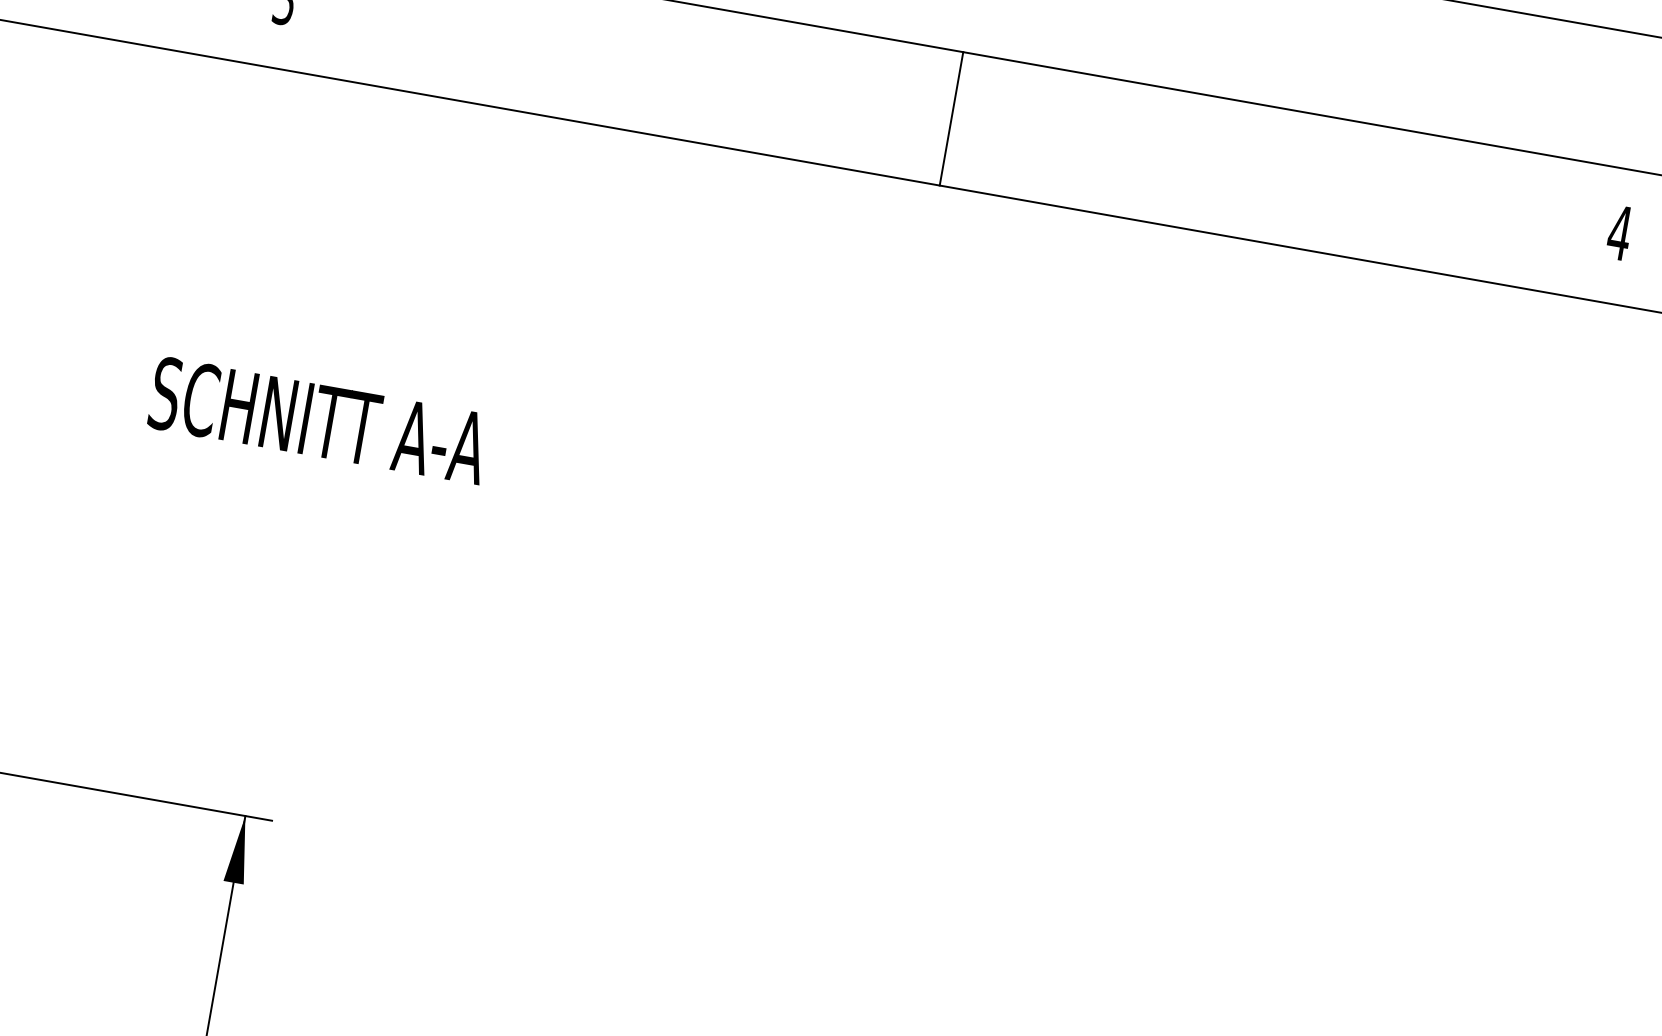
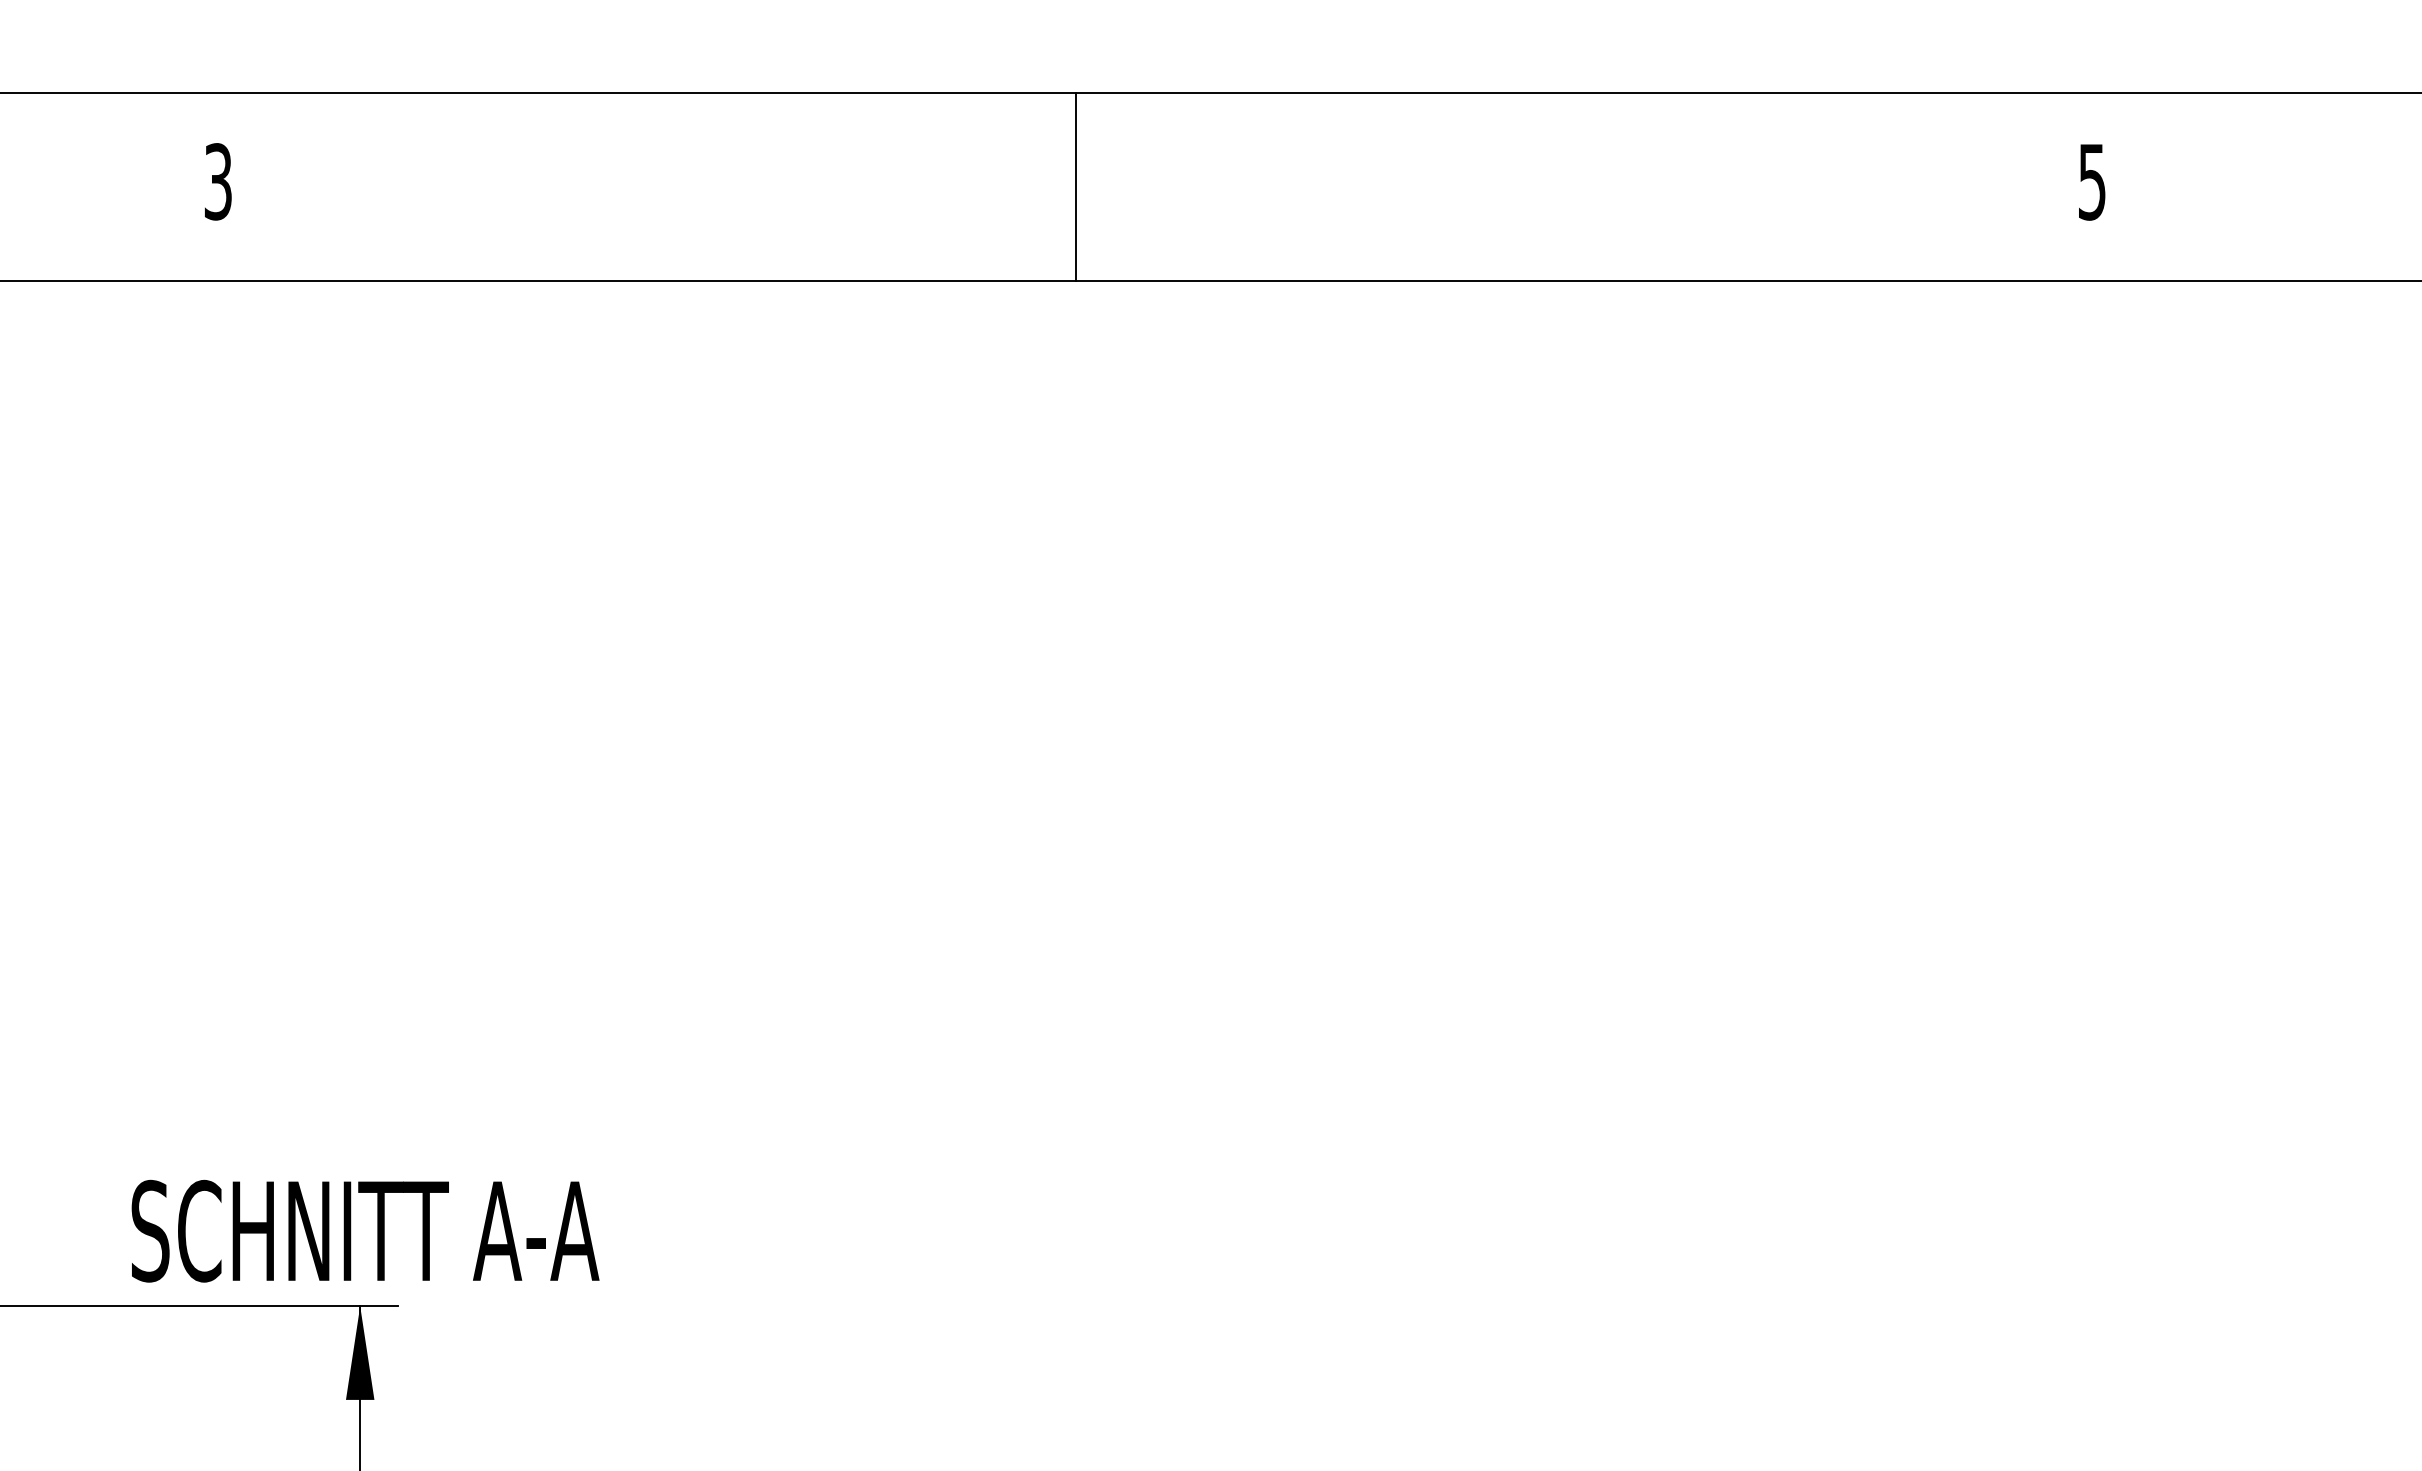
line: (951, 118) -> (1075, 186), moved
text: (1619, 233) -> (2092, 182), 4 -> 5
text: (319, 420) -> (365, 1230), moved

